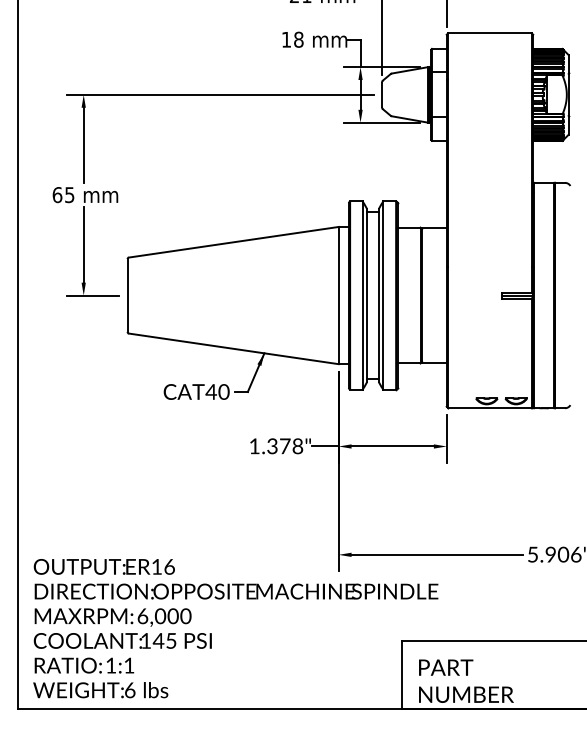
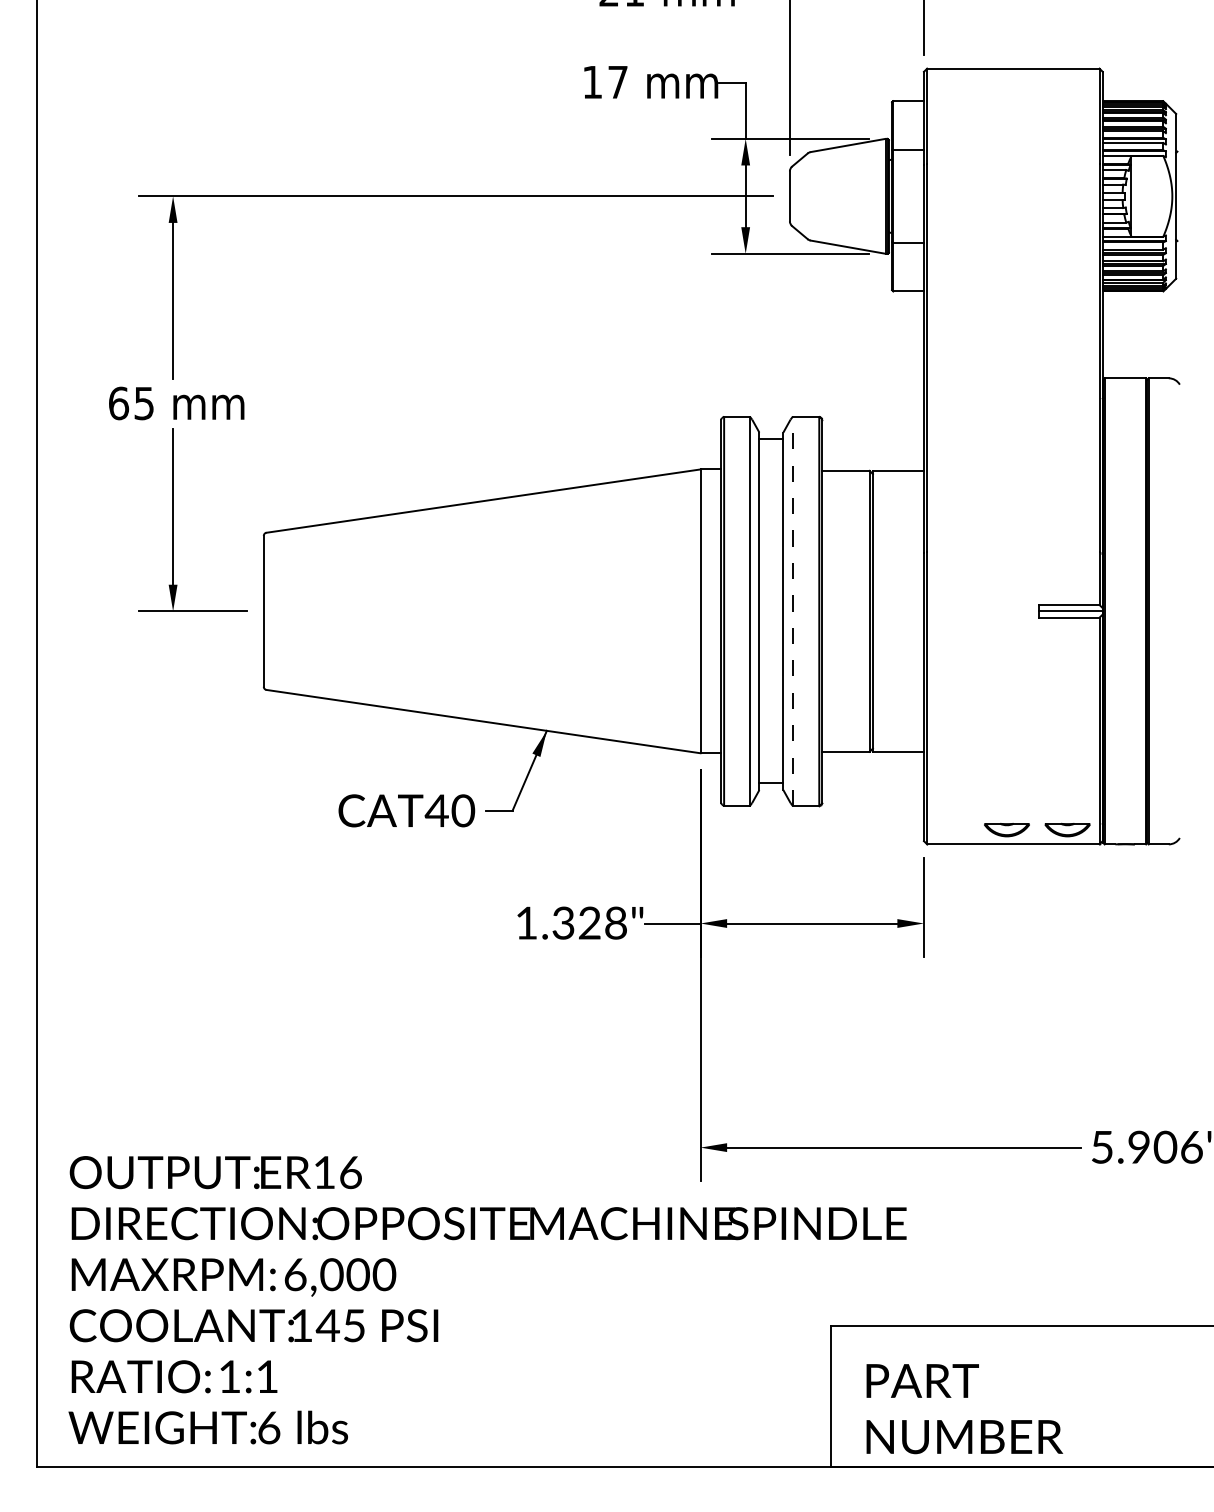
text: (298, 39) -> (617, 81), 18 -> 17
line: (383, 295) -> (793, 611), solid -> dashed
text: (285, 446) -> (590, 923), 1.378" -> 1.328"

